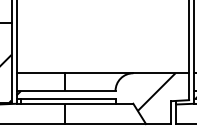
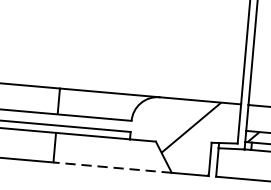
line: (105, 124) -> (112, 168), solid -> dashed

